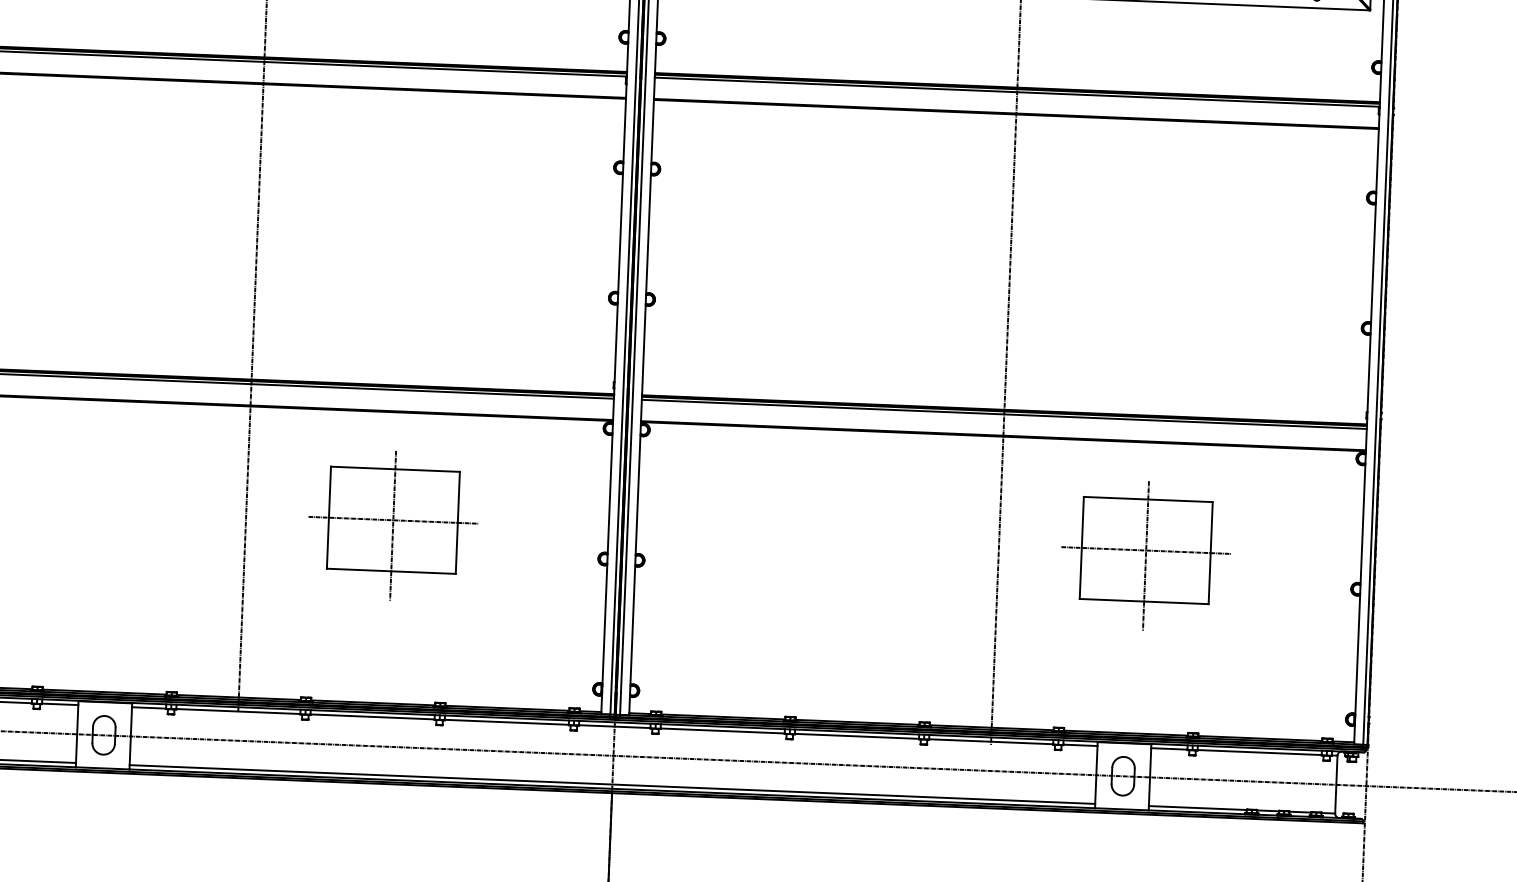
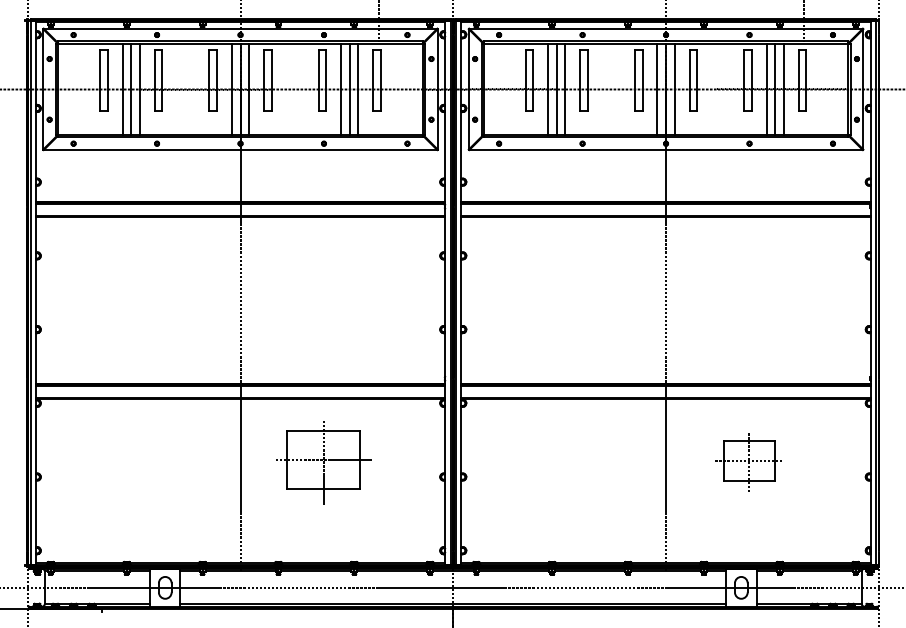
part: (1144, 554) -> (748, 462), size x0.7

